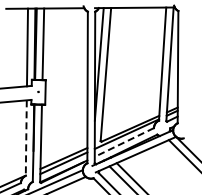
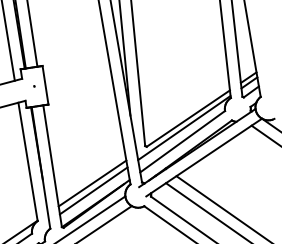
line: (26, 138) -> (28, 162), dashed -> solid
line: (124, 142) -> (182, 141), dashed -> solid

